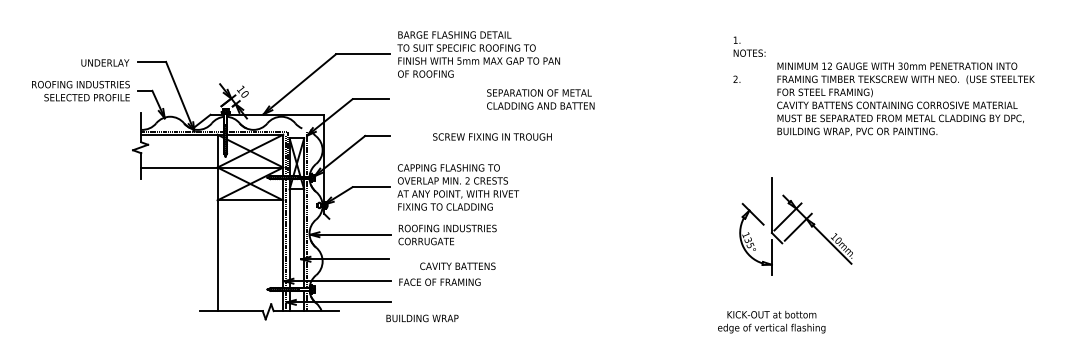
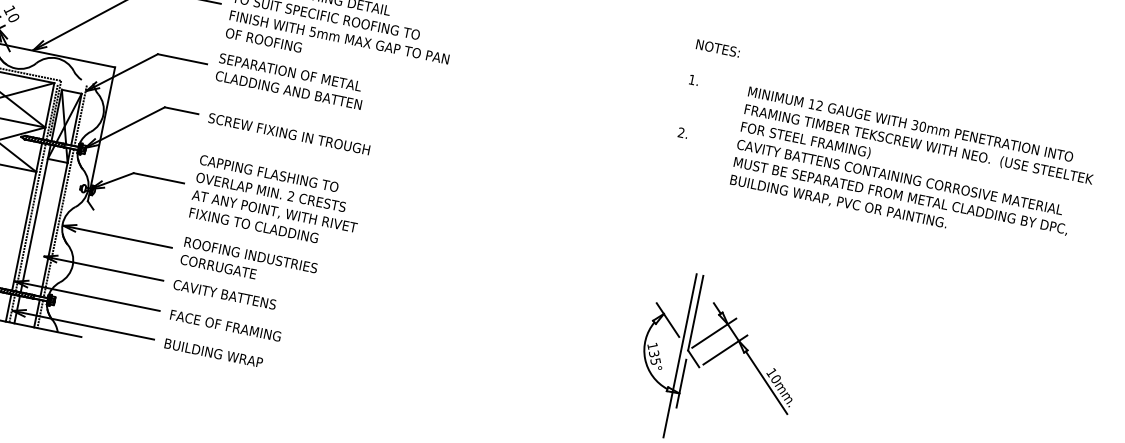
text: (749, 52) -> (718, 47), moved
text: (905, 98) -> (912, 170), moved
text: (540, 99) -> (290, 81), moved
text: (492, 136) -> (289, 133), moved
line: (766, 237) -> (679, 355), added
text: (457, 265) -> (224, 293), moved
text: (422, 318) -> (213, 353), moved

